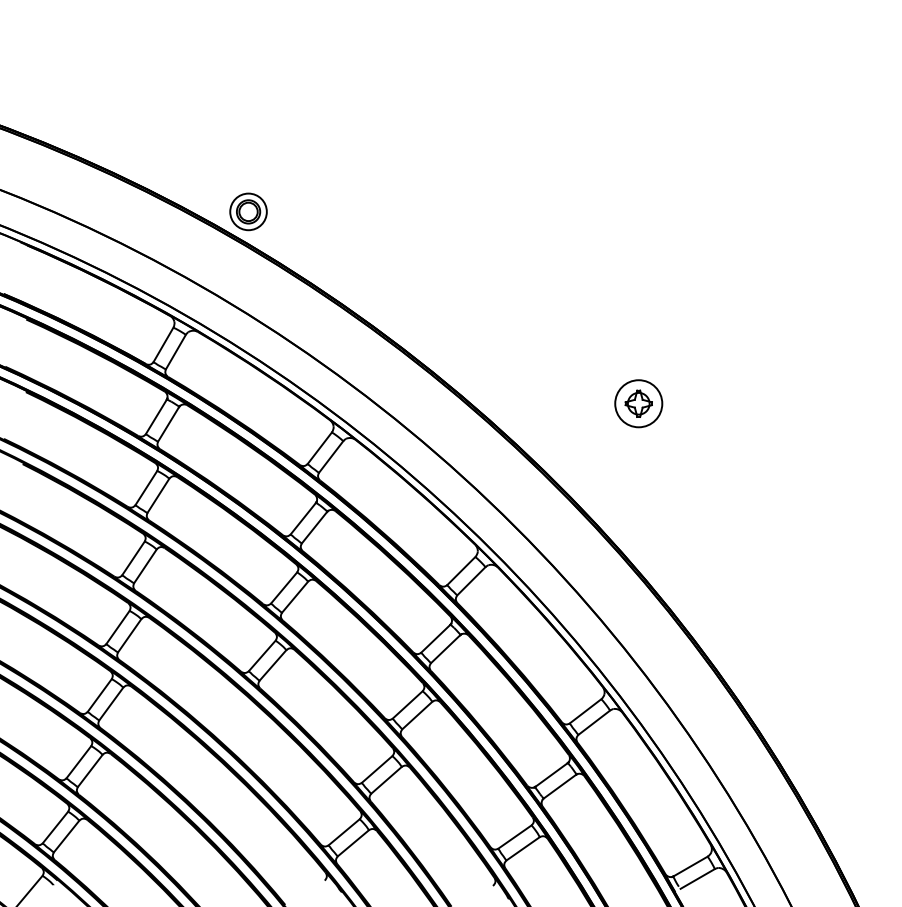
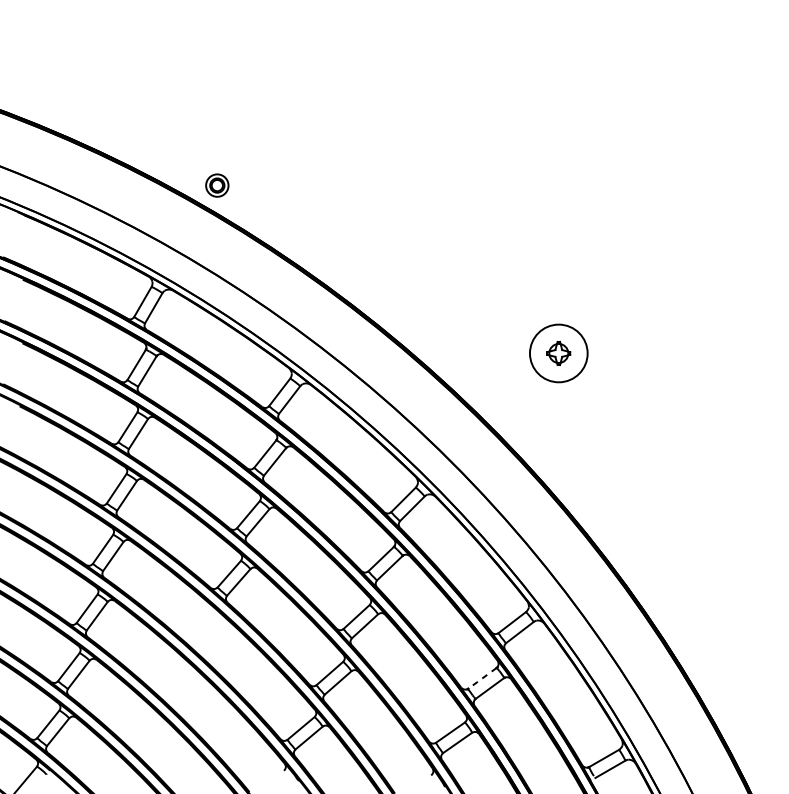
part: (248, 211) -> (217, 185), size x0.7
circle: (638, 403) -> (558, 353), size x1.4
line: (551, 775) -> (482, 678), solid -> dashed

